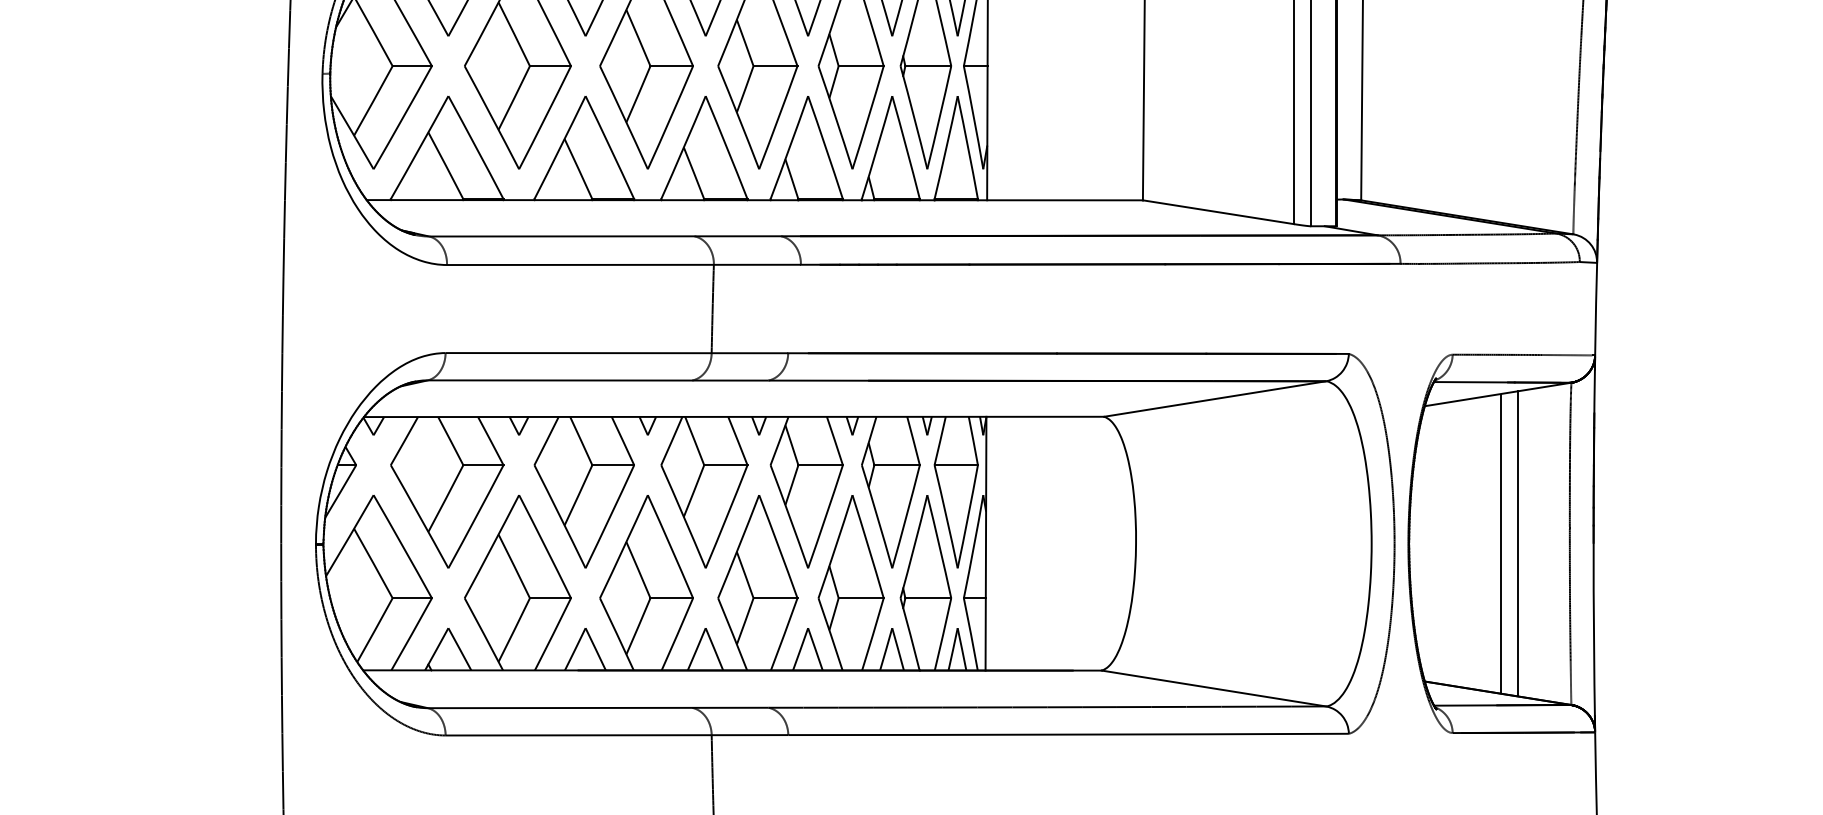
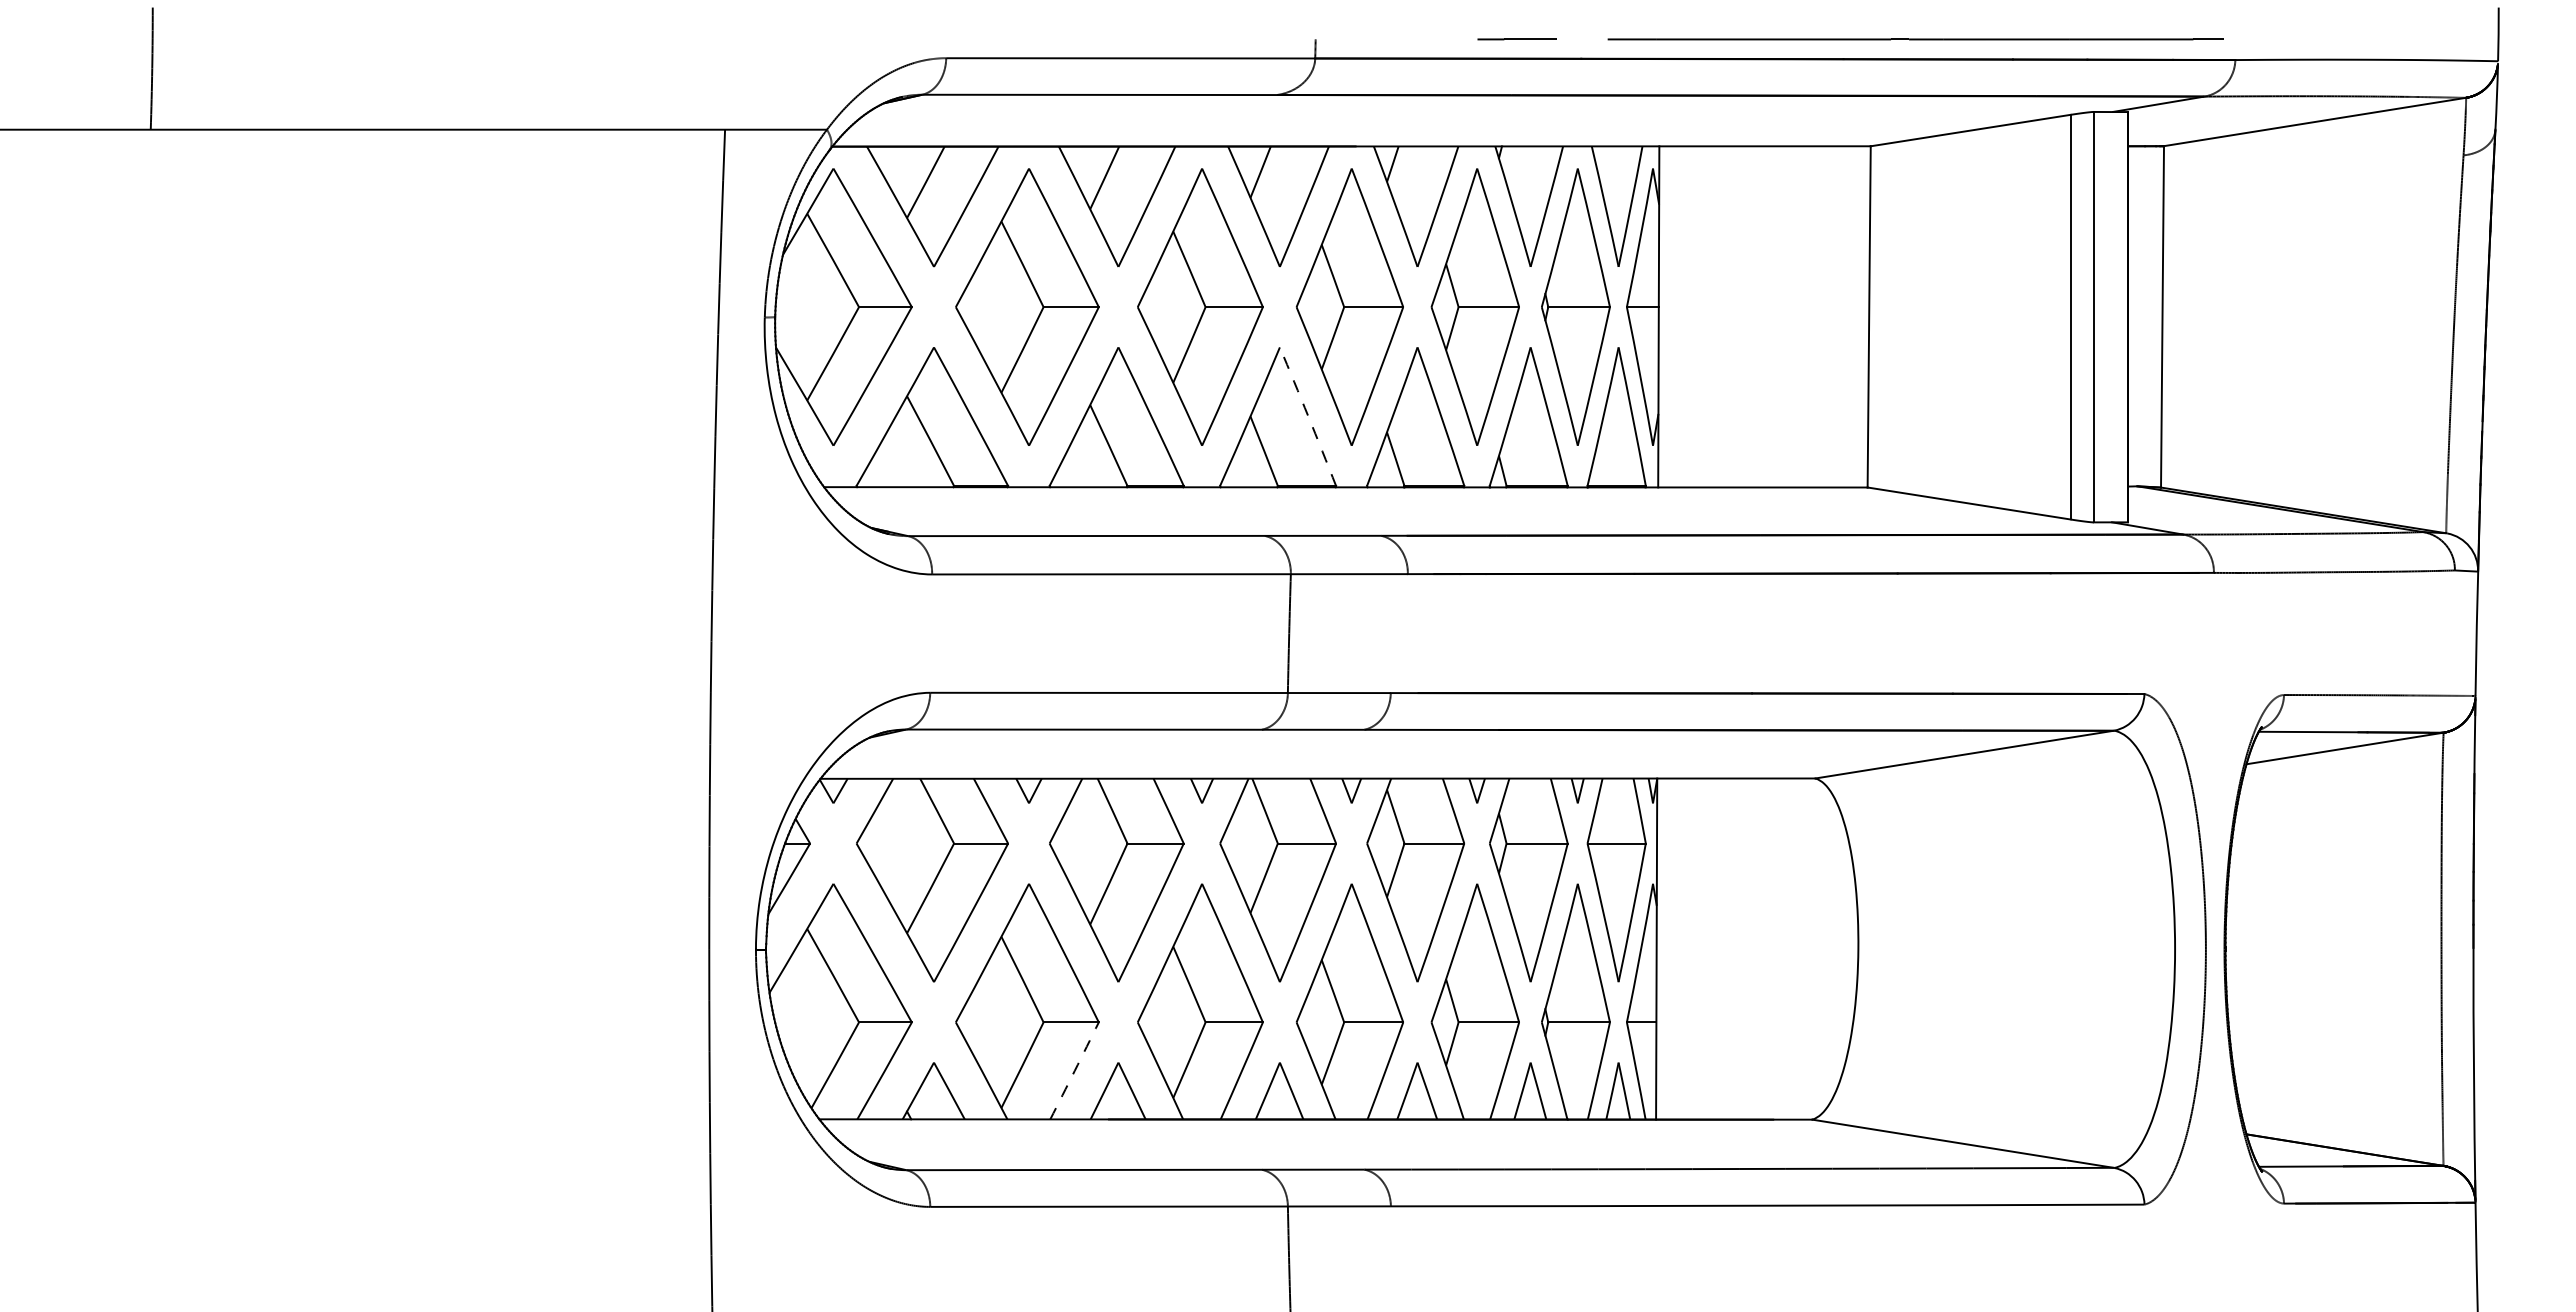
arc: (727, 147) -> (1308, 416), solid -> dashed
line: (1500, 543) -> (2348, 948), removed
line: (1518, 544) -> (2372, 949), removed
arc: (552, 634) -> (1074, 1070), solid -> dashed

